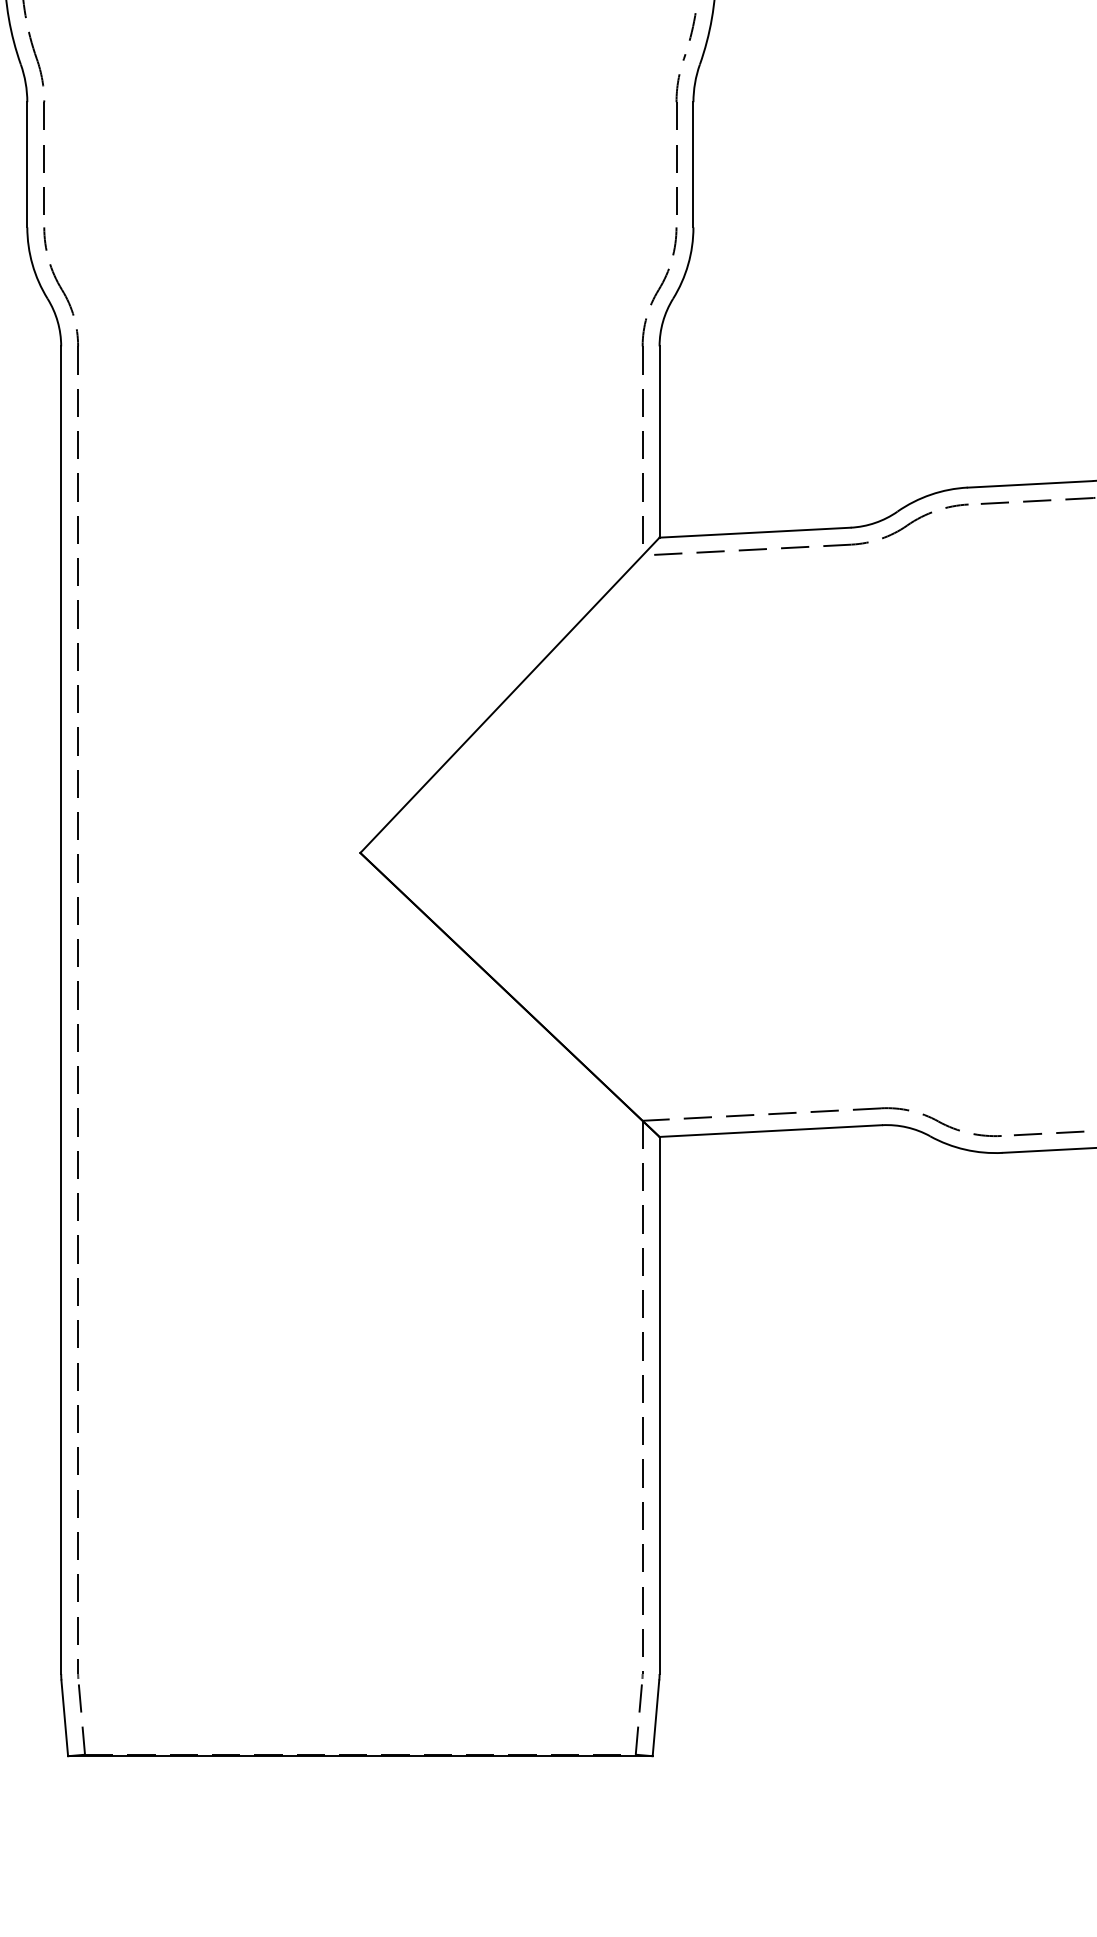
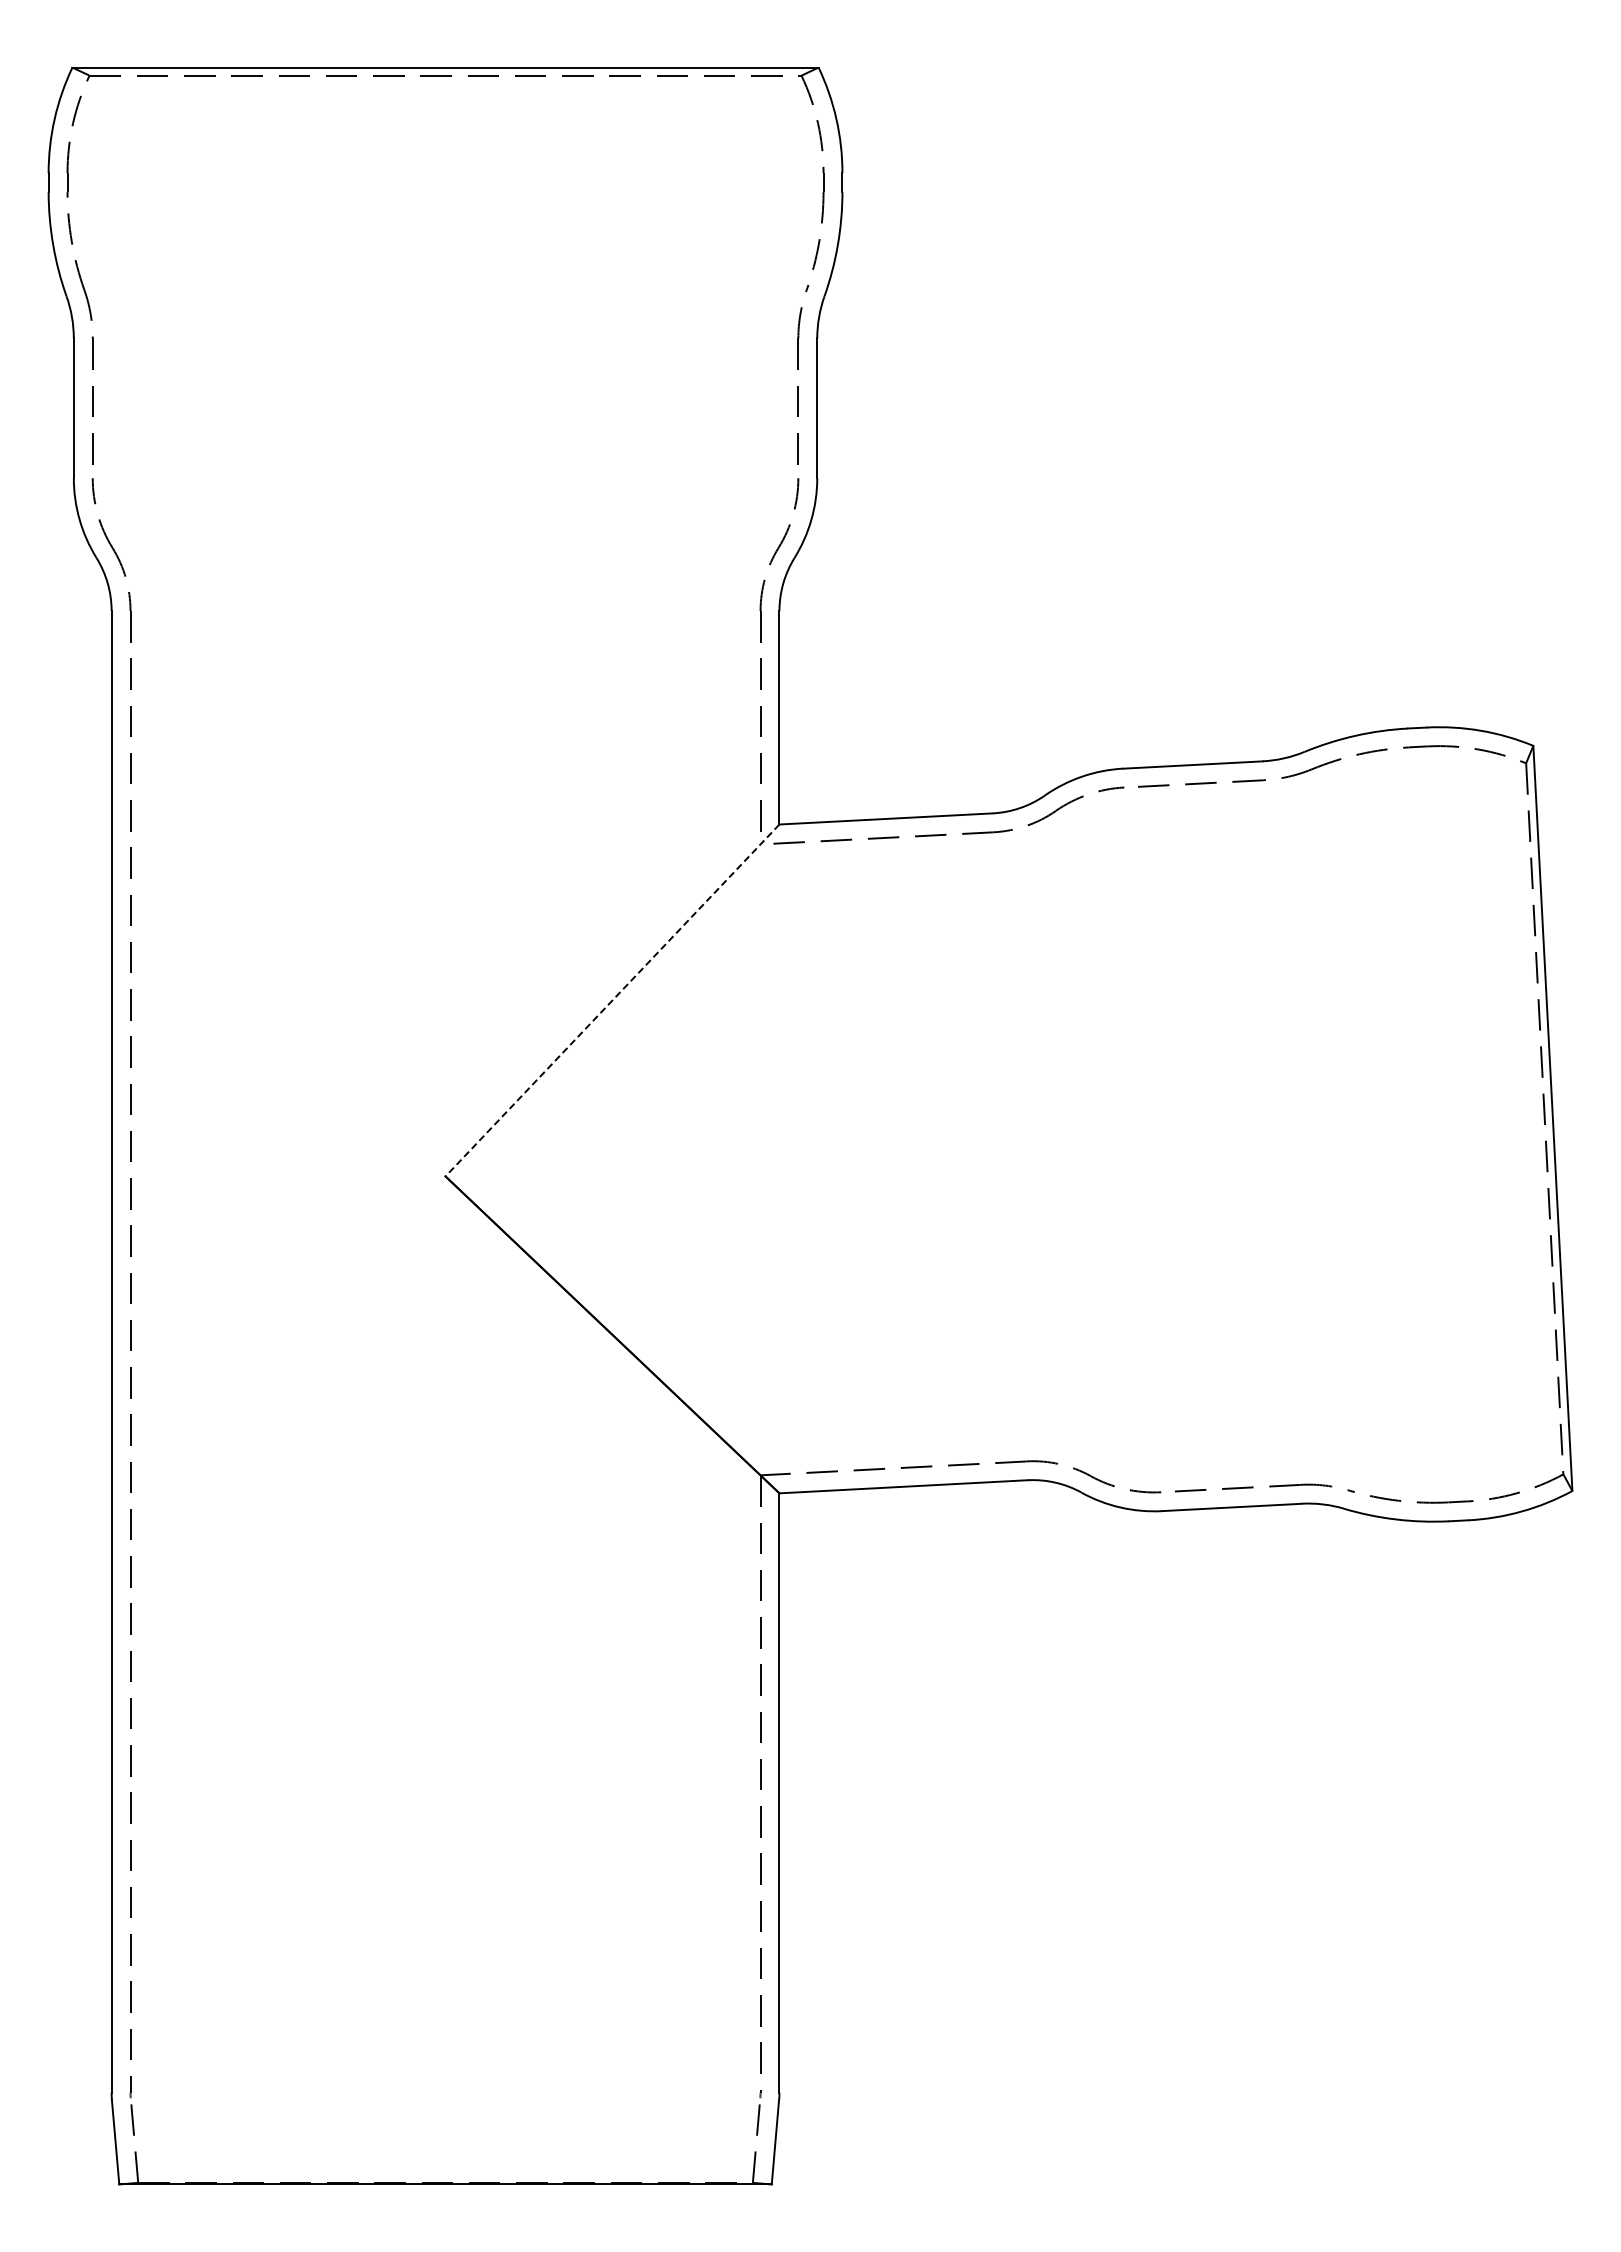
line: (509, 695) -> (612, 1000), solid -> dashed

